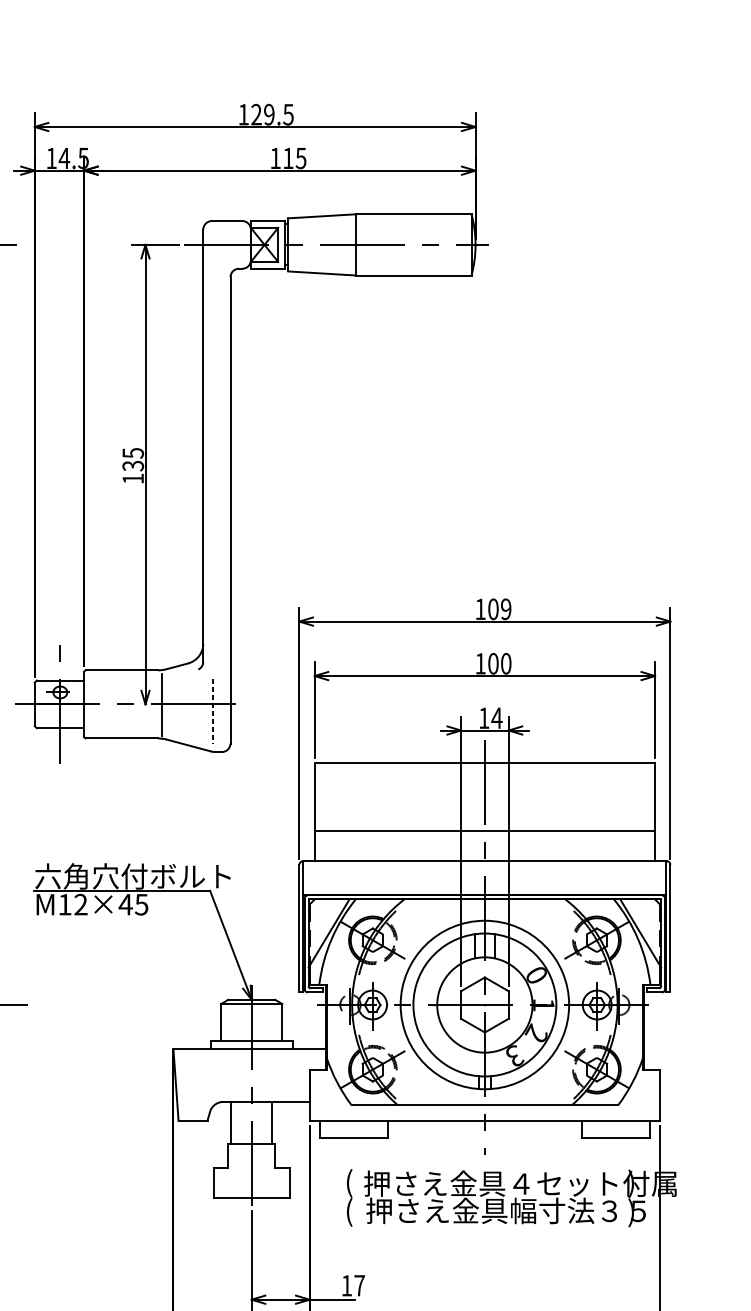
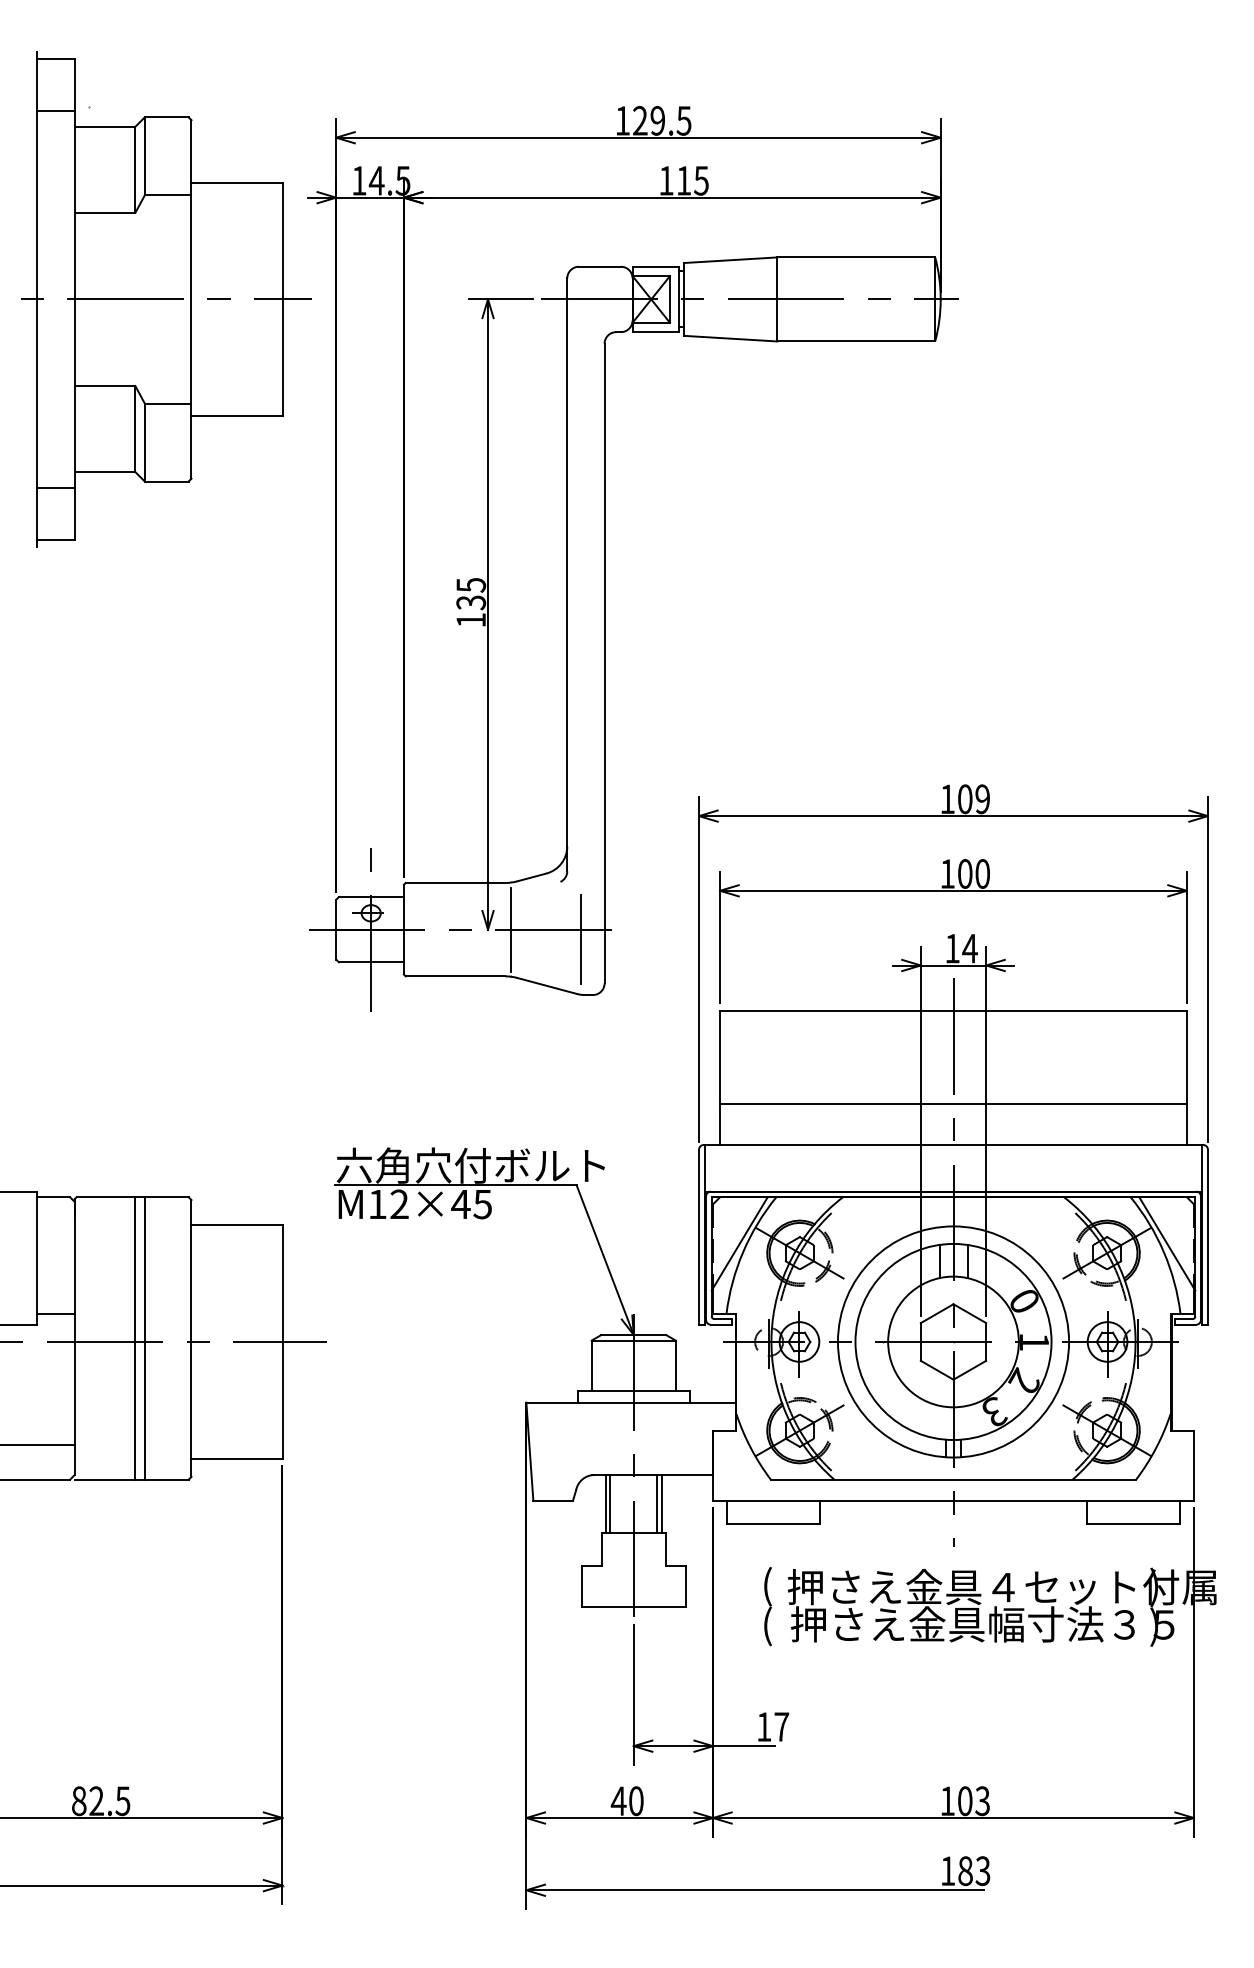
line: (212, 711) -> (580, 939), dashed -> solid
line: (234, 1122) -> (610, 1503), added
line: (269, 1122) -> (657, 1503), added

